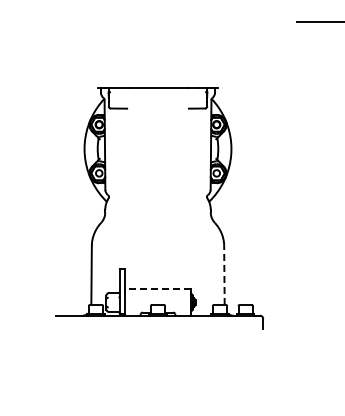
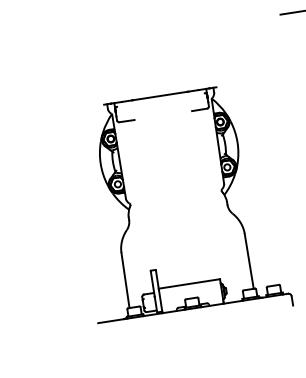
line: (224, 275) -> (249, 261), dashed -> solid
line: (158, 289) -> (189, 283), dashed -> solid

